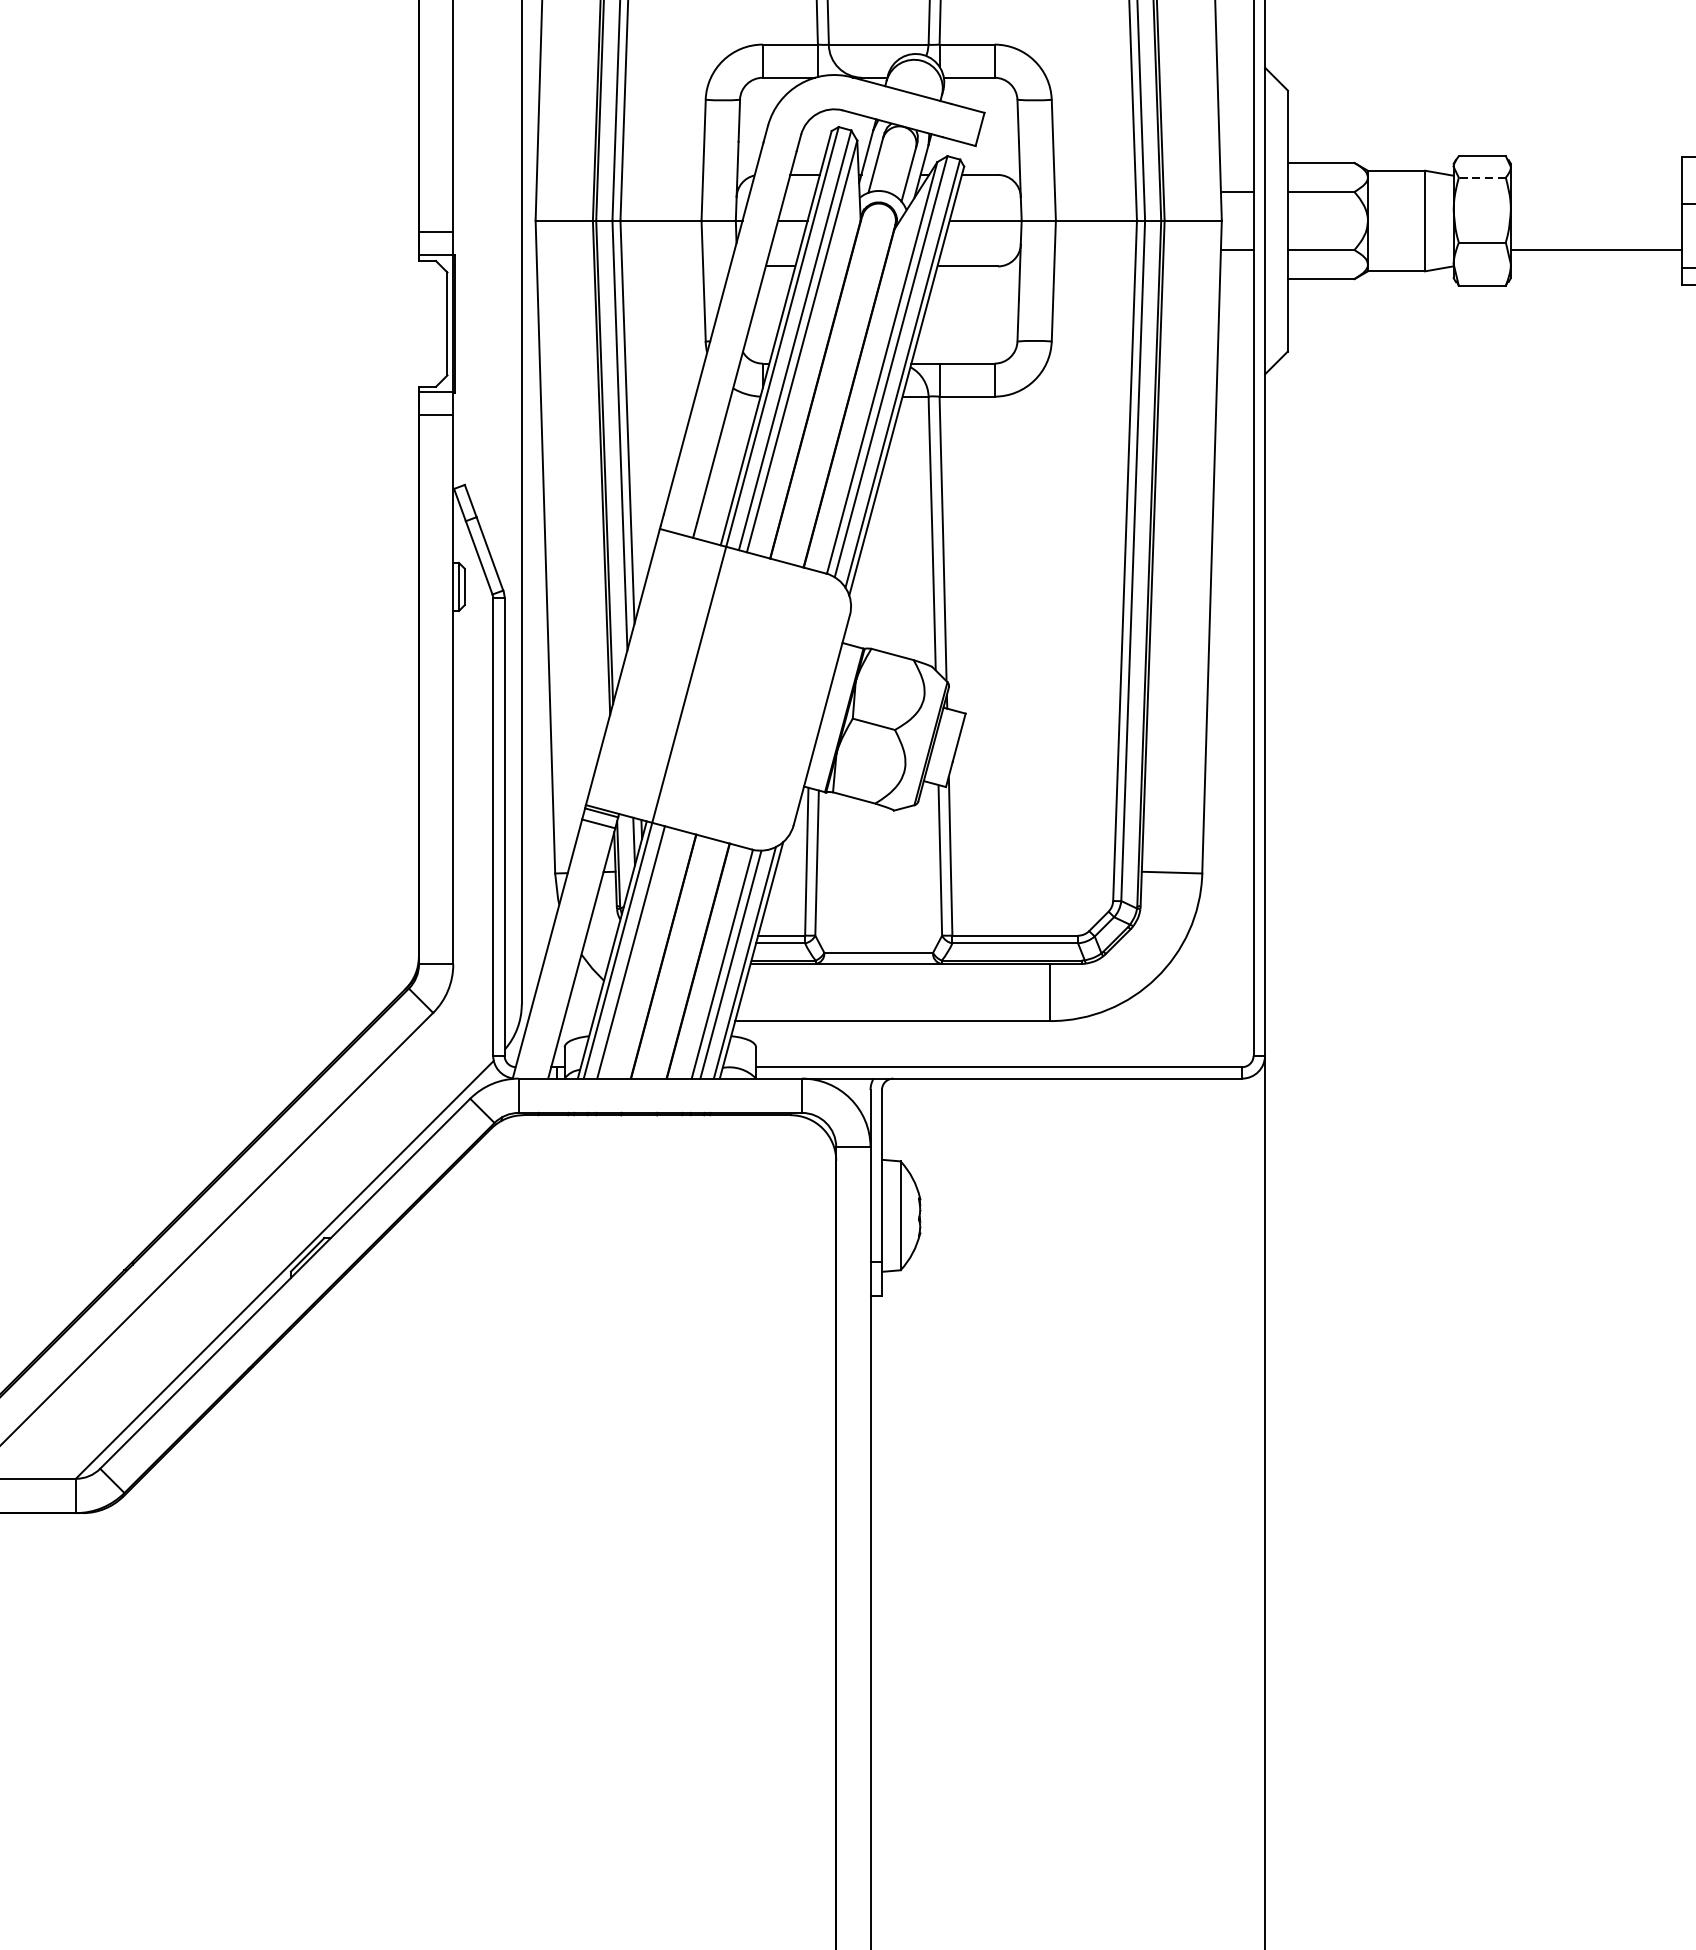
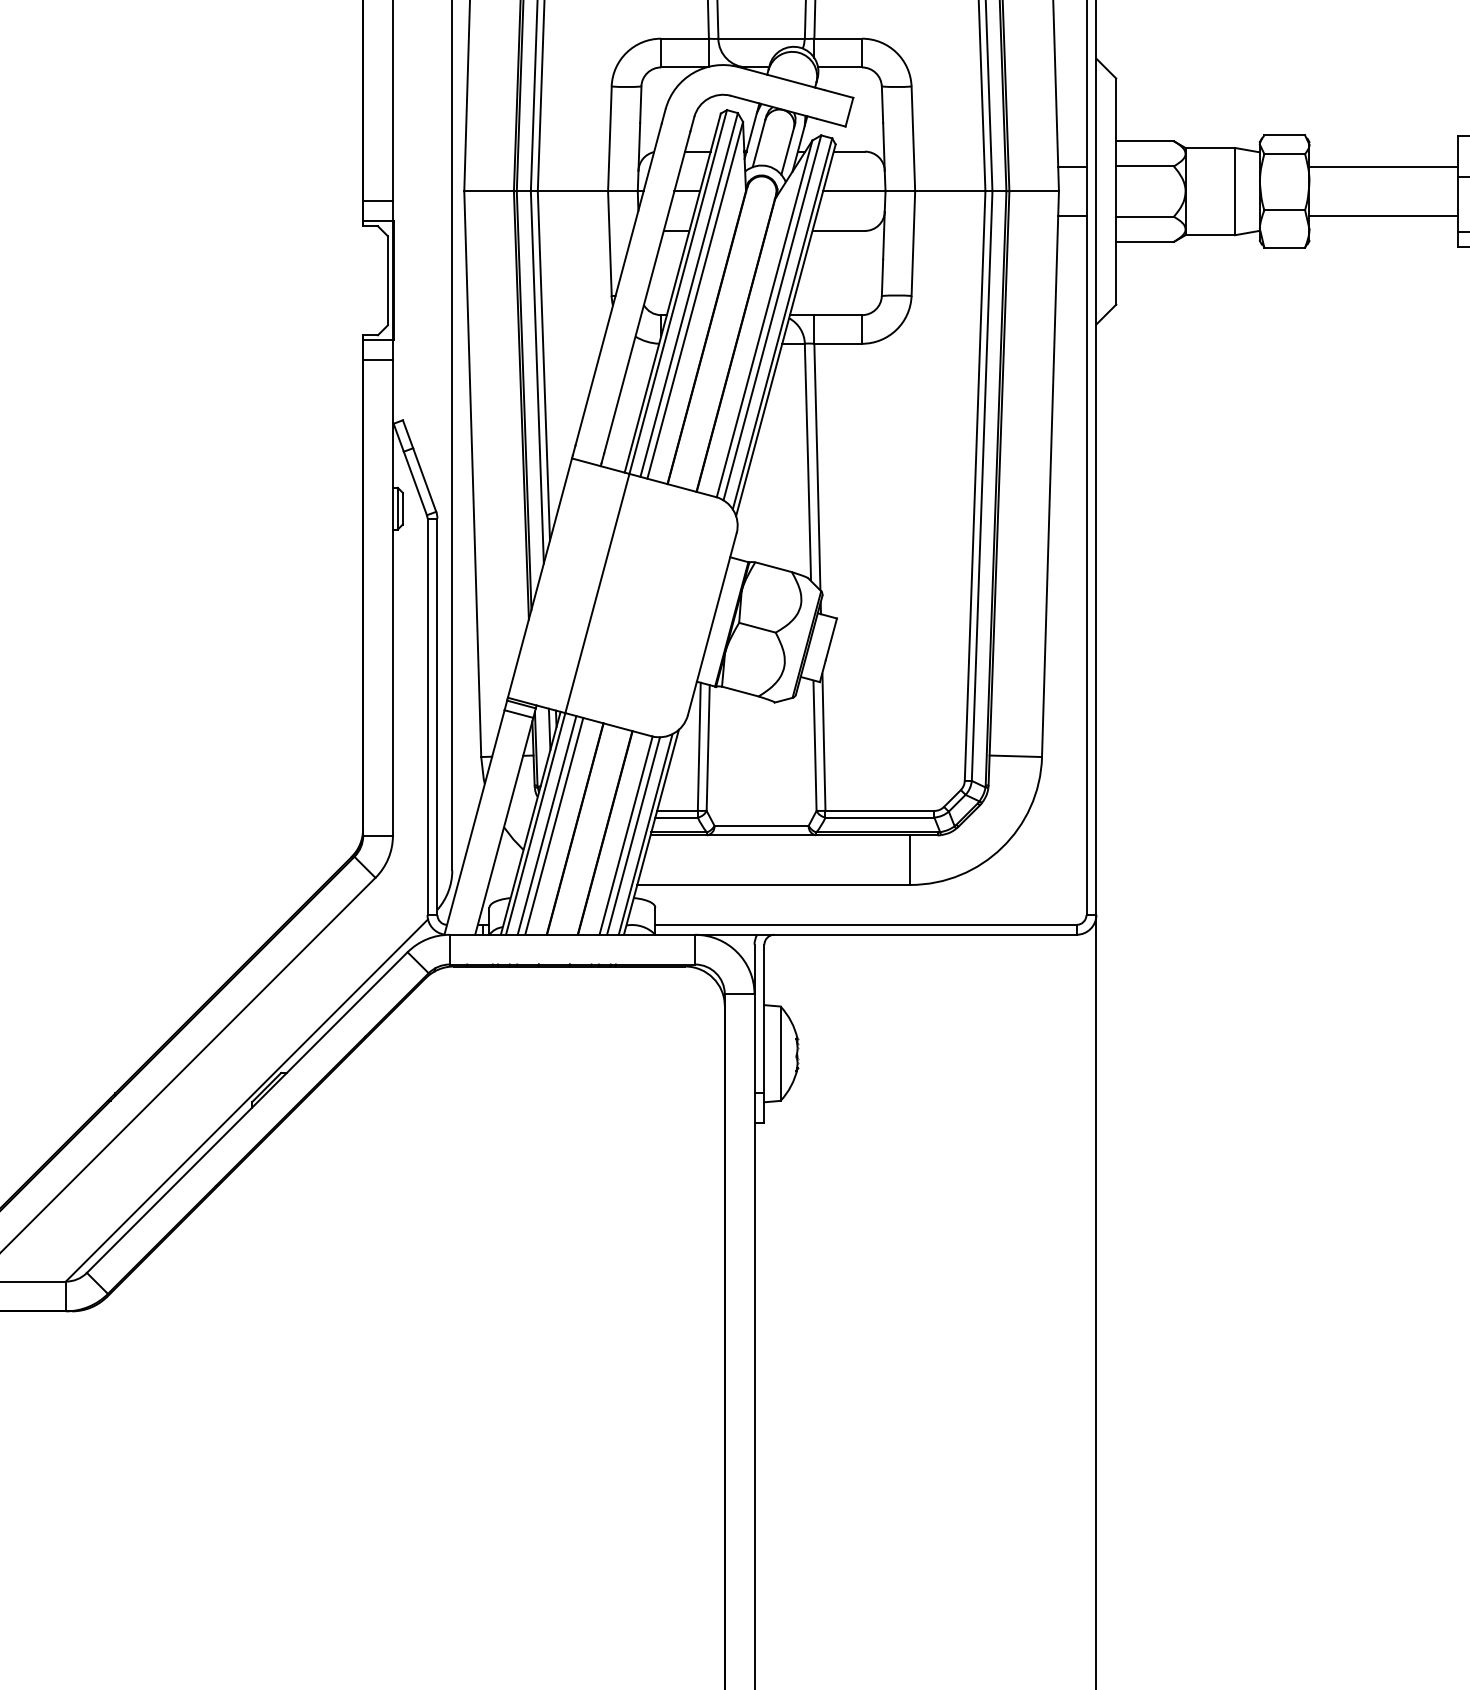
line: (1482, 178) -> (1284, 154), dashed -> solid
line: (1596, 192) -> (1383, 166), added
line: (639, 952) -> (554, 825), added

